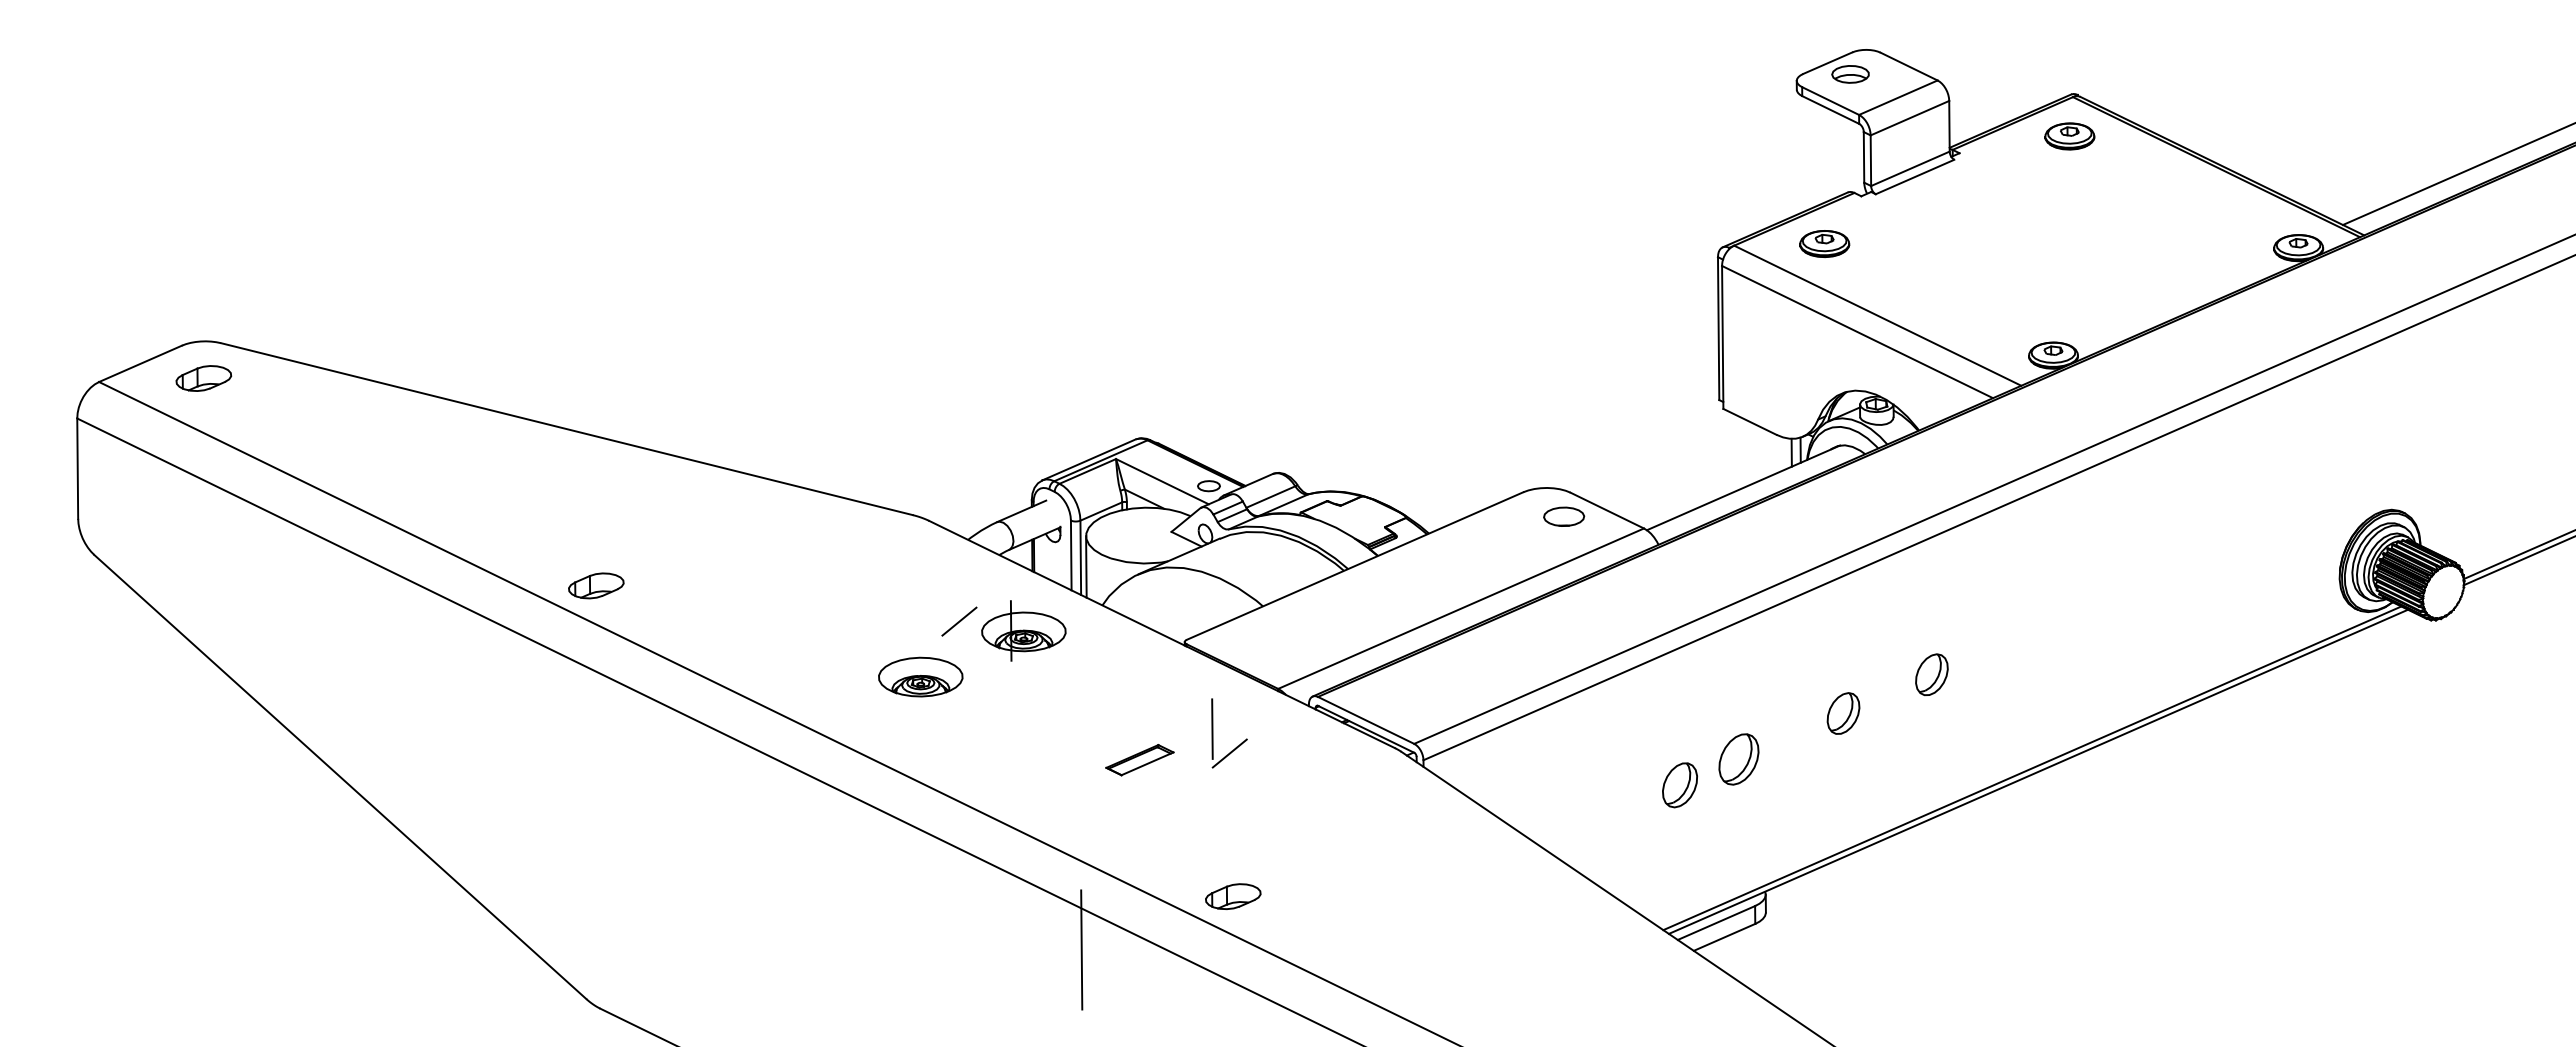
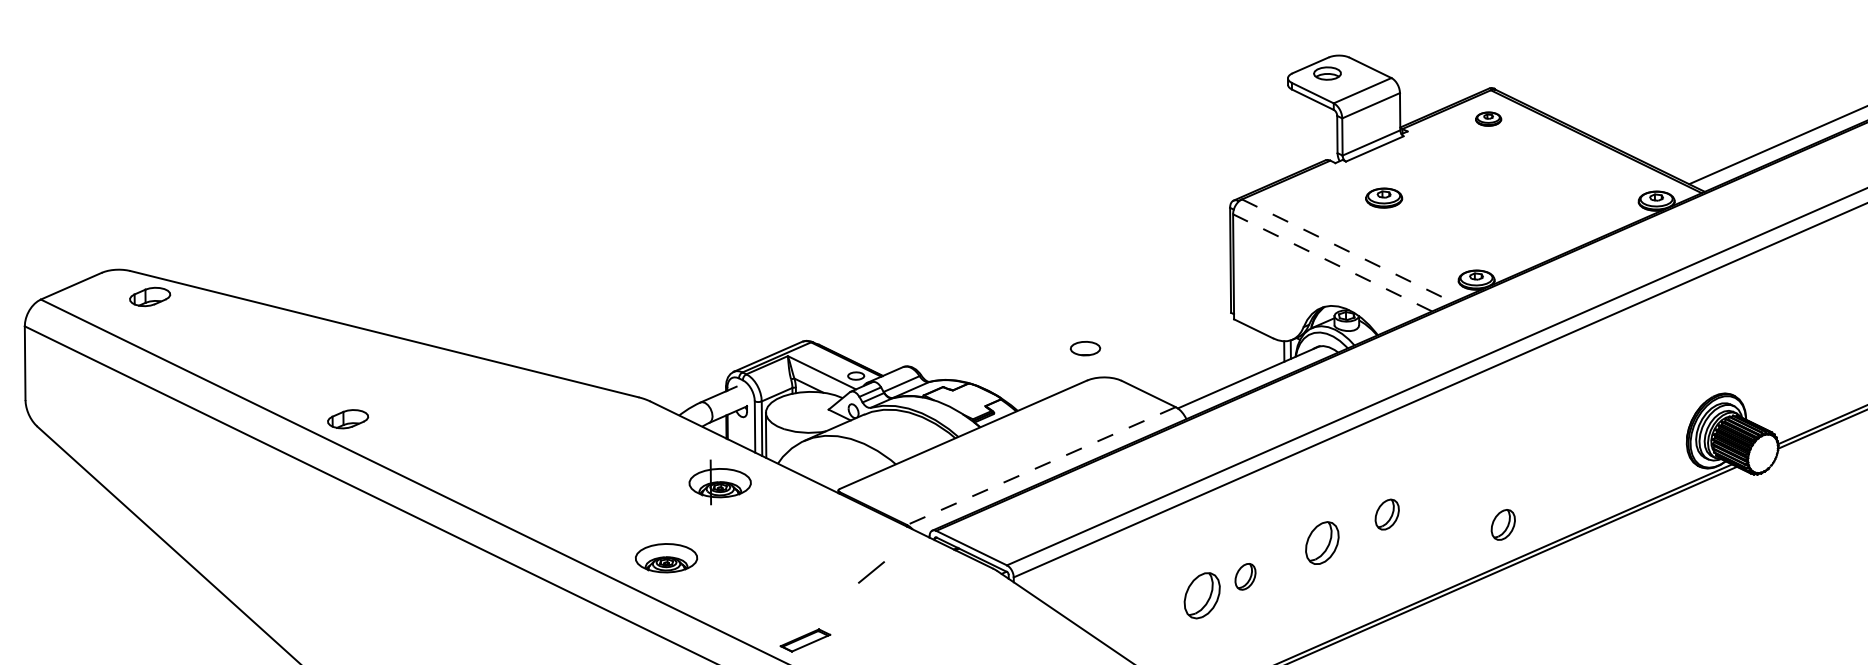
part: (2069, 136) -> (1488, 119), size x0.7
part: (1824, 243) -> (1384, 197), moved
line: (1877, 315) -> (1347, 250), solid -> dashed
line: (1857, 332) -> (1332, 263), solid -> dashed
part: (203, 378) -> (149, 296), moved
part: (1564, 516) -> (1085, 348), moved
part: (596, 585) -> (348, 418), moved
line: (1461, 608) -> (1041, 465), solid -> dashed
line: (959, 621) -> (672, 475), removed
part: (920, 676) -> (666, 557), moved
part: (2089, 688) -> (1503, 524), added
part: (1843, 713) -> (1322, 543), size x1.4
line: (1212, 728) -> (858, 554), removed
part: (1738, 759) -> (1245, 576), size x0.7
part: (1139, 760) -> (805, 640), moved
part: (1679, 785) -> (1201, 595), size x1.4

